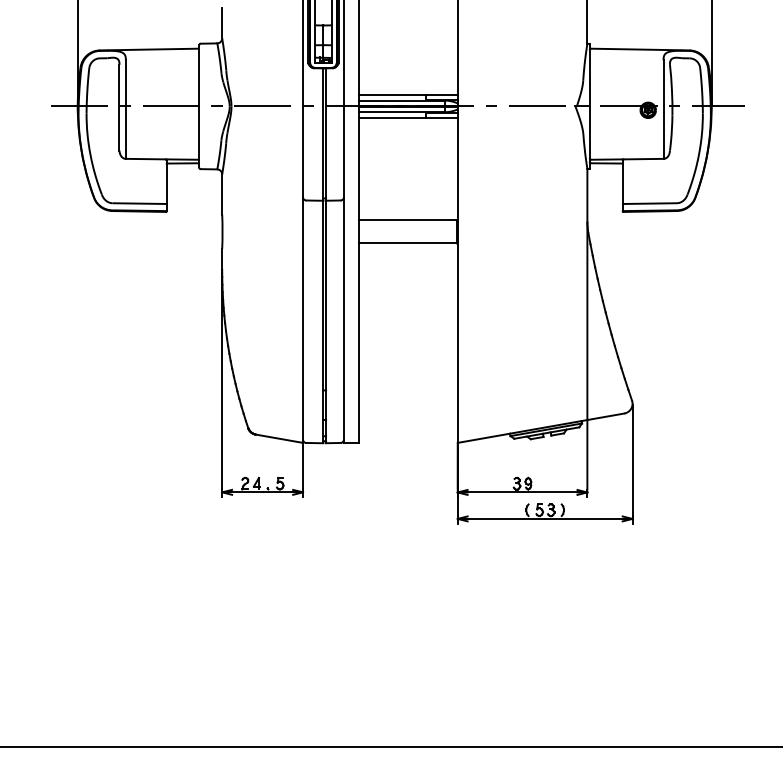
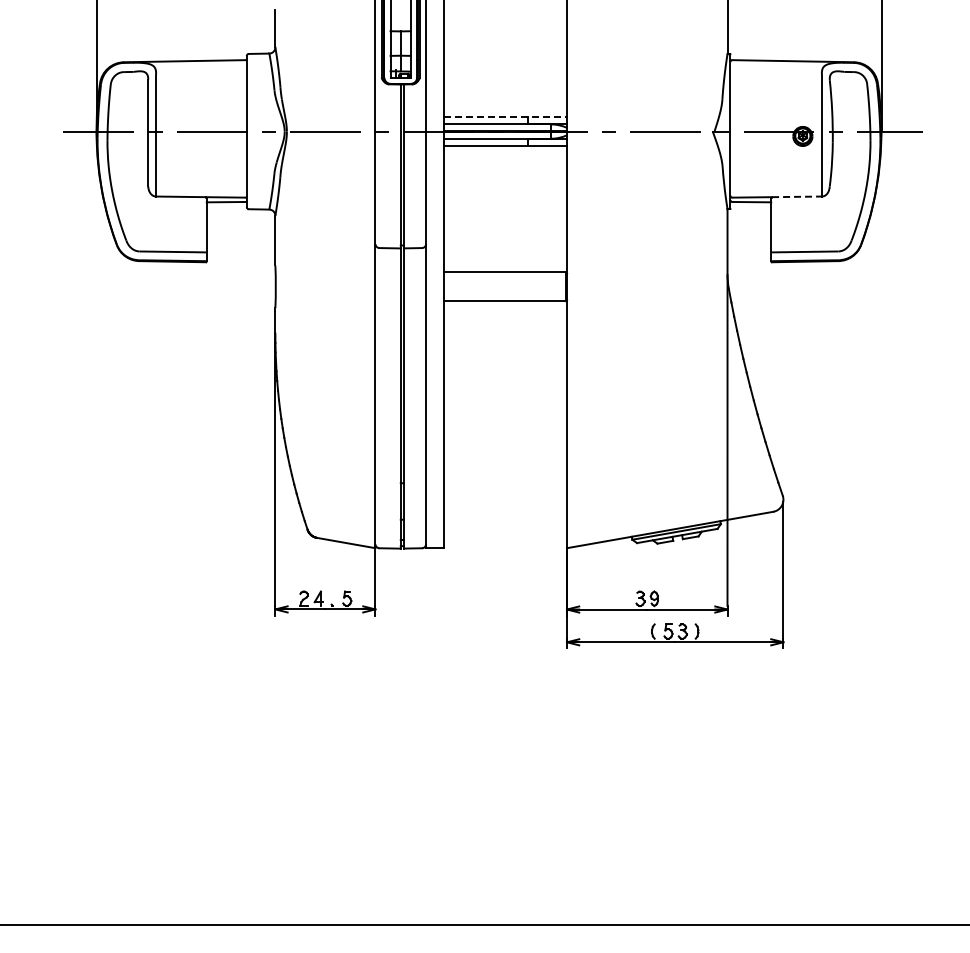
line: (408, 95) -> (506, 117), solid -> dashed
line: (643, 158) -> (796, 196), solid -> dashed

